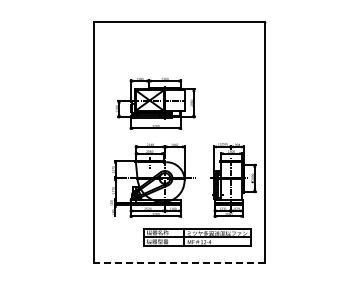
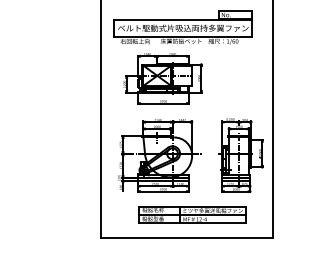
part: (175, 51) -> (183, 26), added
part: (197, 237) -> (193, 214), moved
line: (179, 262) -> (187, 237), dashed -> solid

